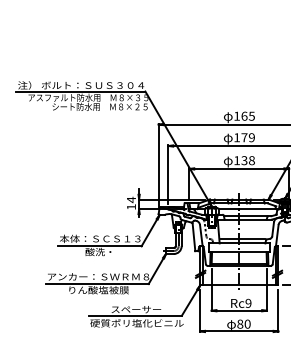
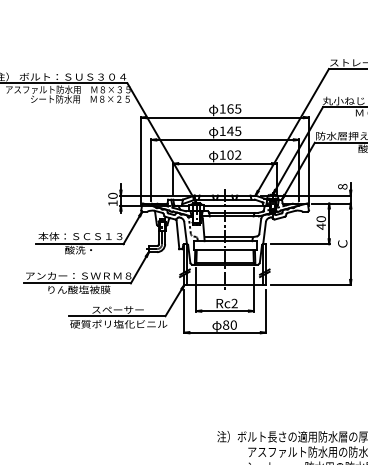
text: (248, 136) -> (234, 130), 179 -> 145
text: (248, 160) -> (234, 154), 138 -> 102
text: (131, 199) -> (112, 195), 14 -> 10
text: (248, 303) -> (234, 303), Rc9 -> Rc2

